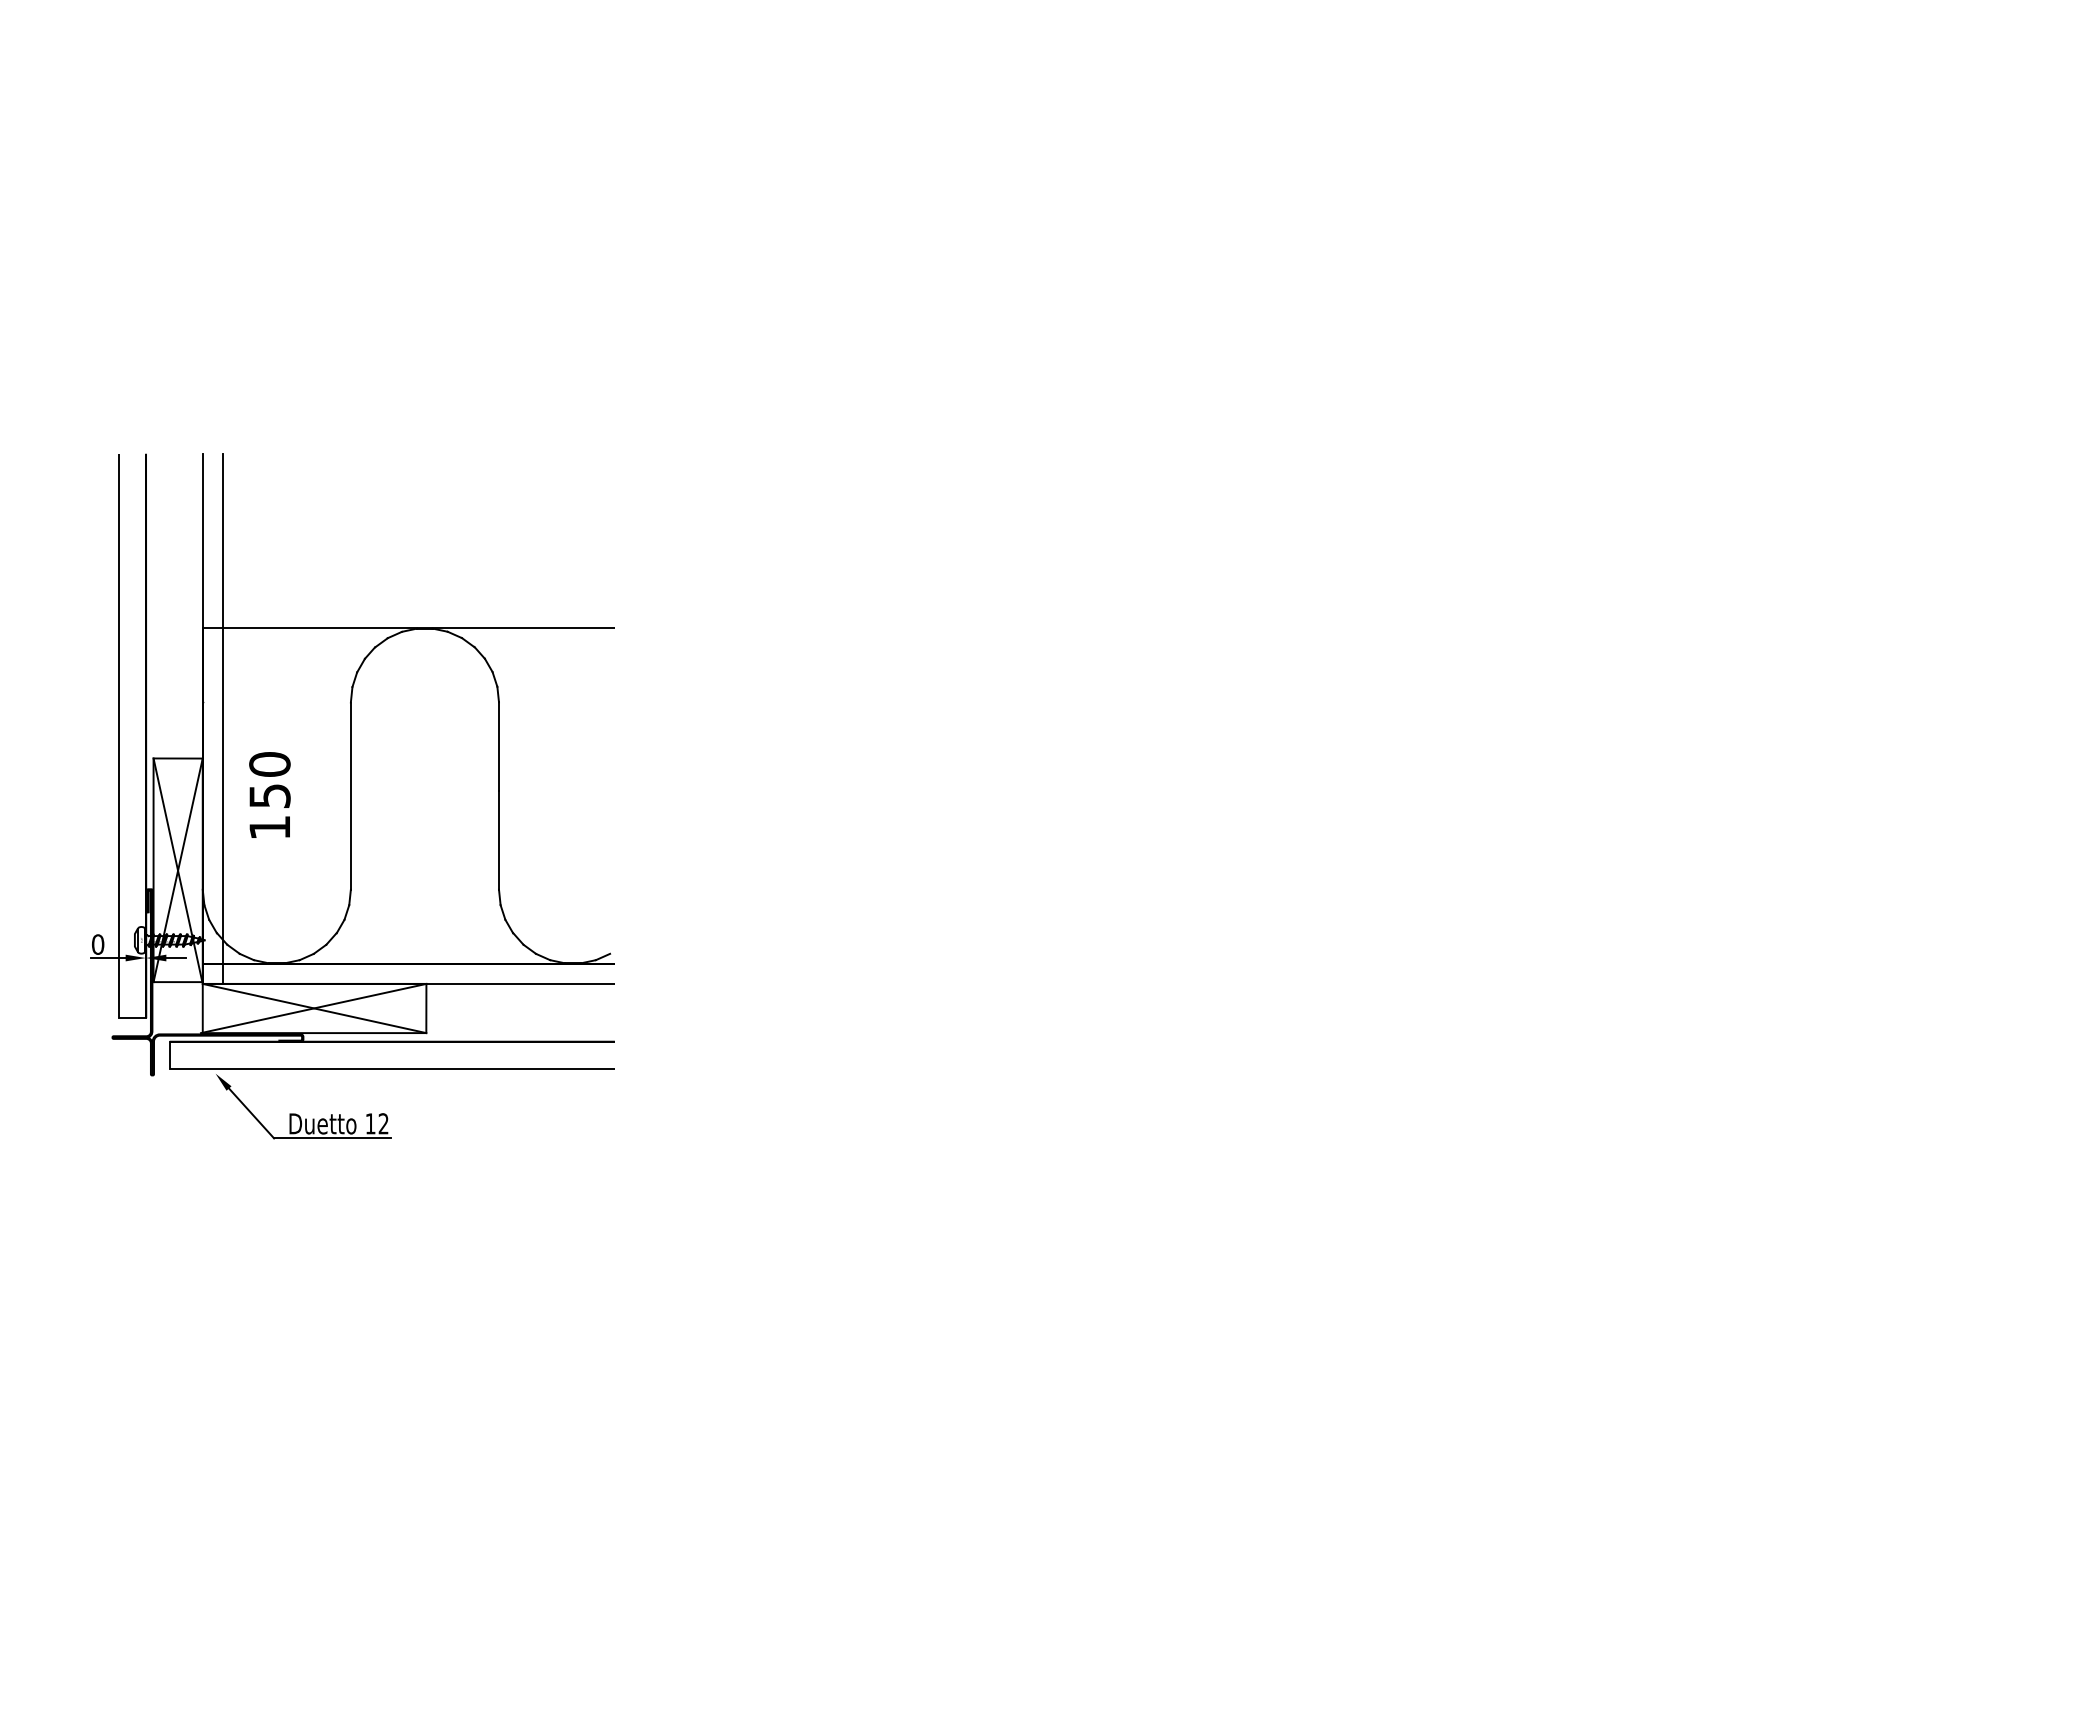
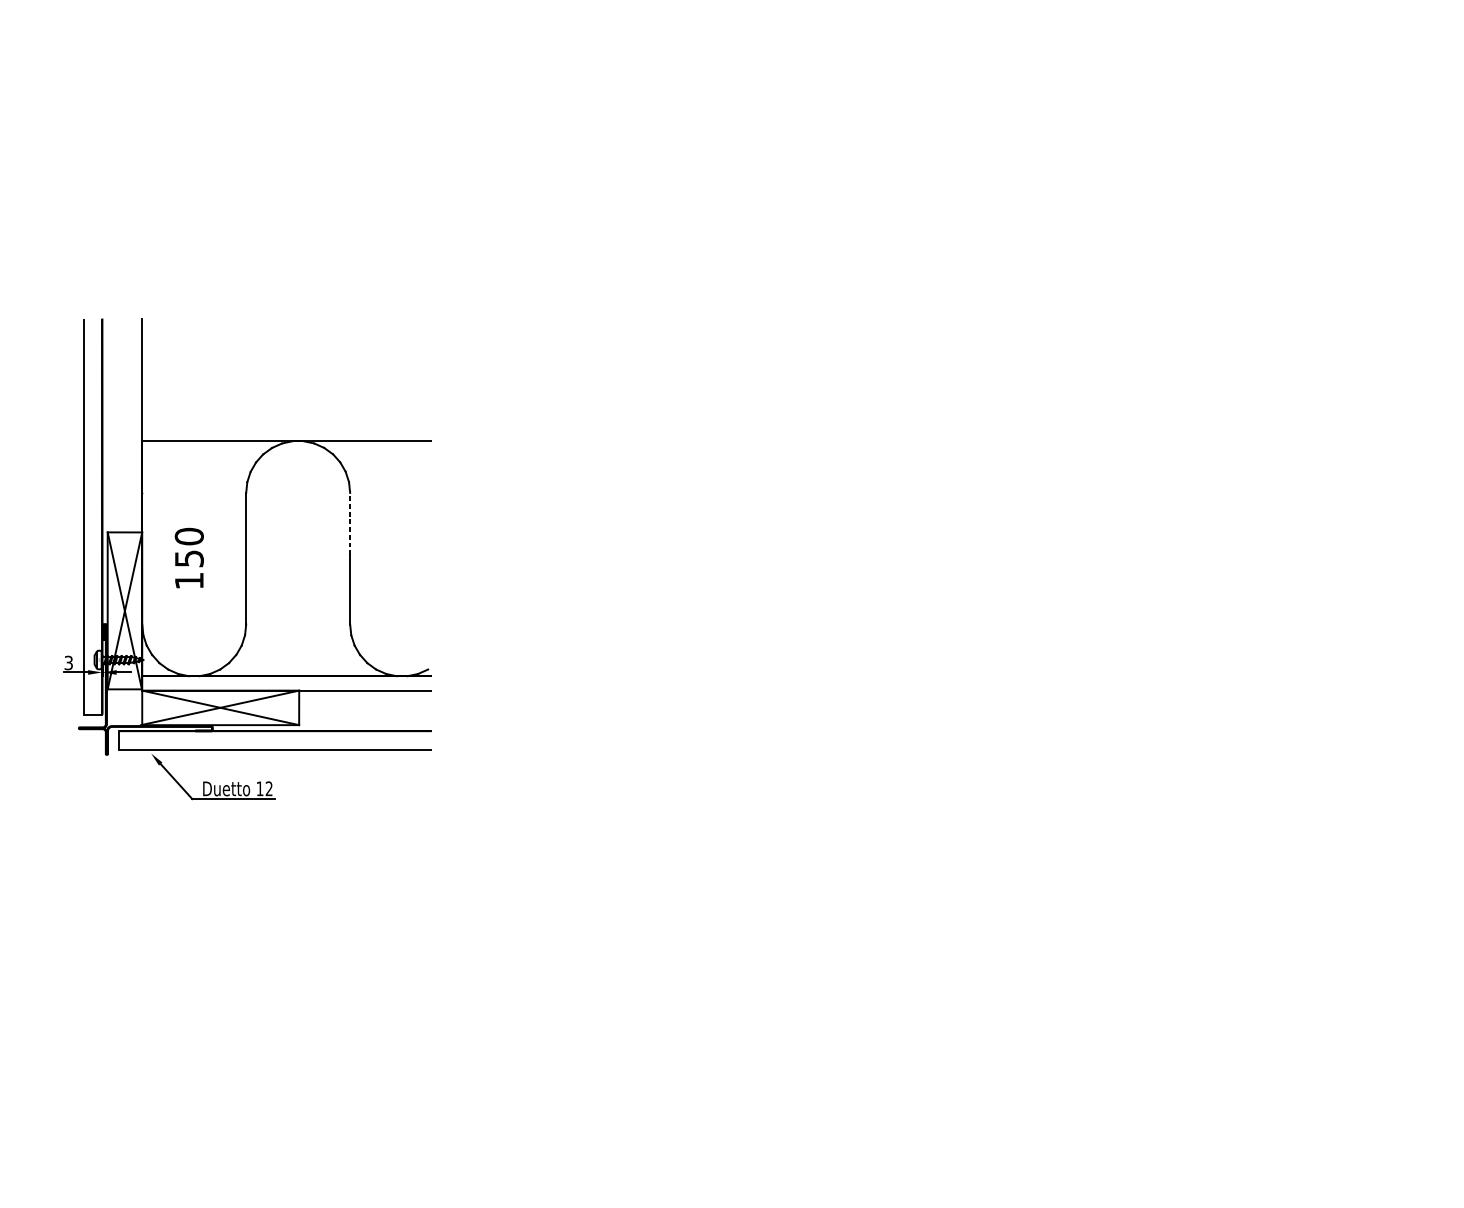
line: (222, 718) -> (156, 504), removed
line: (499, 746) -> (350, 523), solid -> dashed
text: (98, 944) -> (69, 662), 0 -> 3

